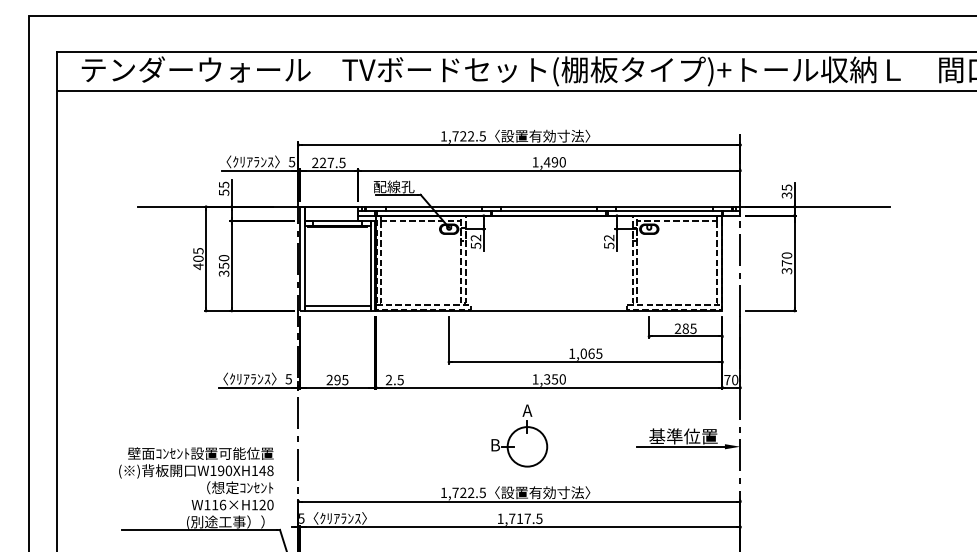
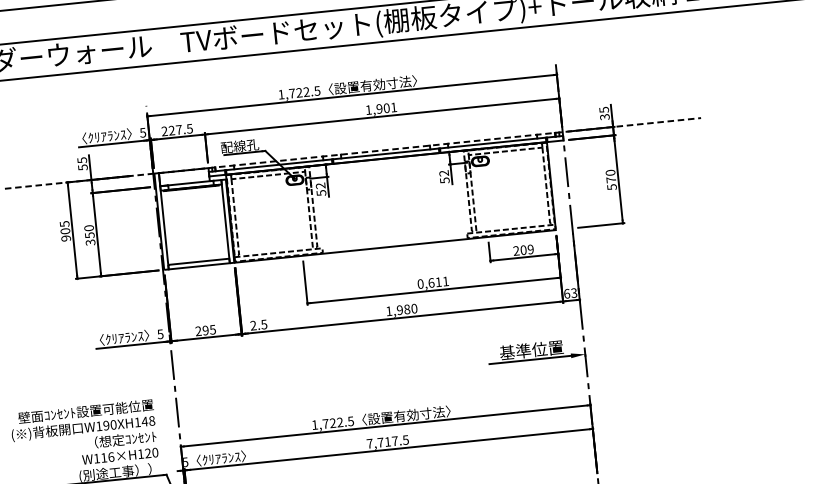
text: (554, 162) -> (386, 108), 1,490 -> 1,901
line: (514, 206) -> (353, 153), solid -> dashed
text: (198, 266) -> (66, 238), 405 -> 905
text: (785, 270) -> (610, 186), 370 -> 570
text: (689, 328) -> (527, 249), 285 -> 209
text: (585, 353) -> (433, 282), 1,065 -> 0,611
text: (551, 379) -> (403, 309), 1,350 -> 1,980
text: (731, 379) -> (570, 292), 70 -> 63
part: (519, 435) -> (379, 364), removed
text: (500, 518) -> (369, 443), 1,717.5 -> 7,717.5

